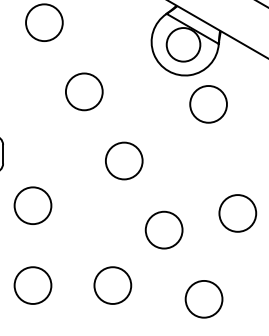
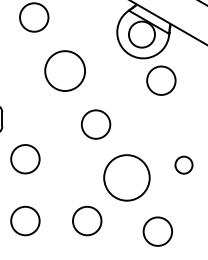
circle: (83, 91) -> (64, 70), size x1.4
circle: (237, 212) -> (183, 164), size x0.6
circle: (163, 230) -> (126, 178), size x1.6

